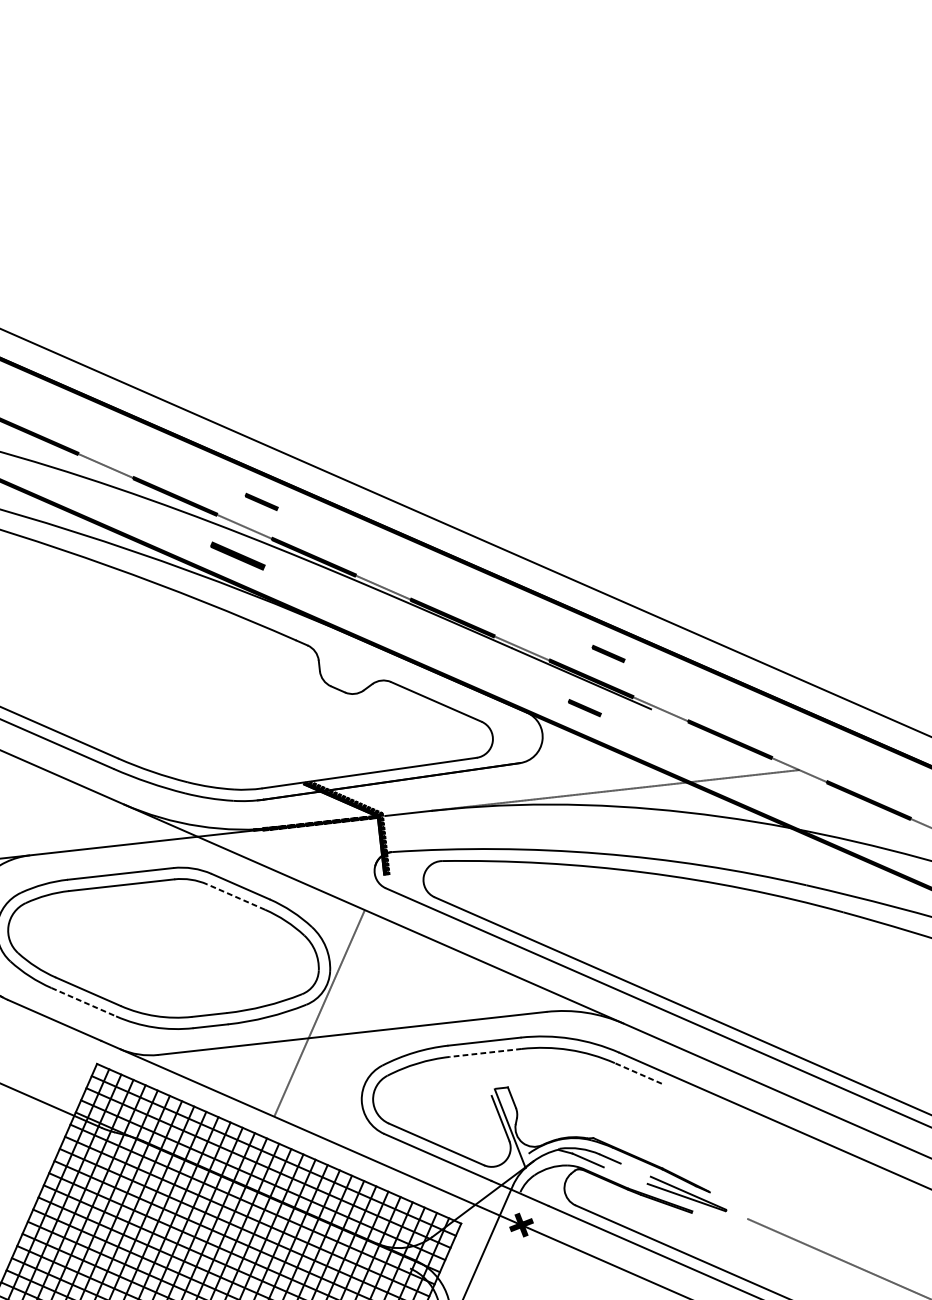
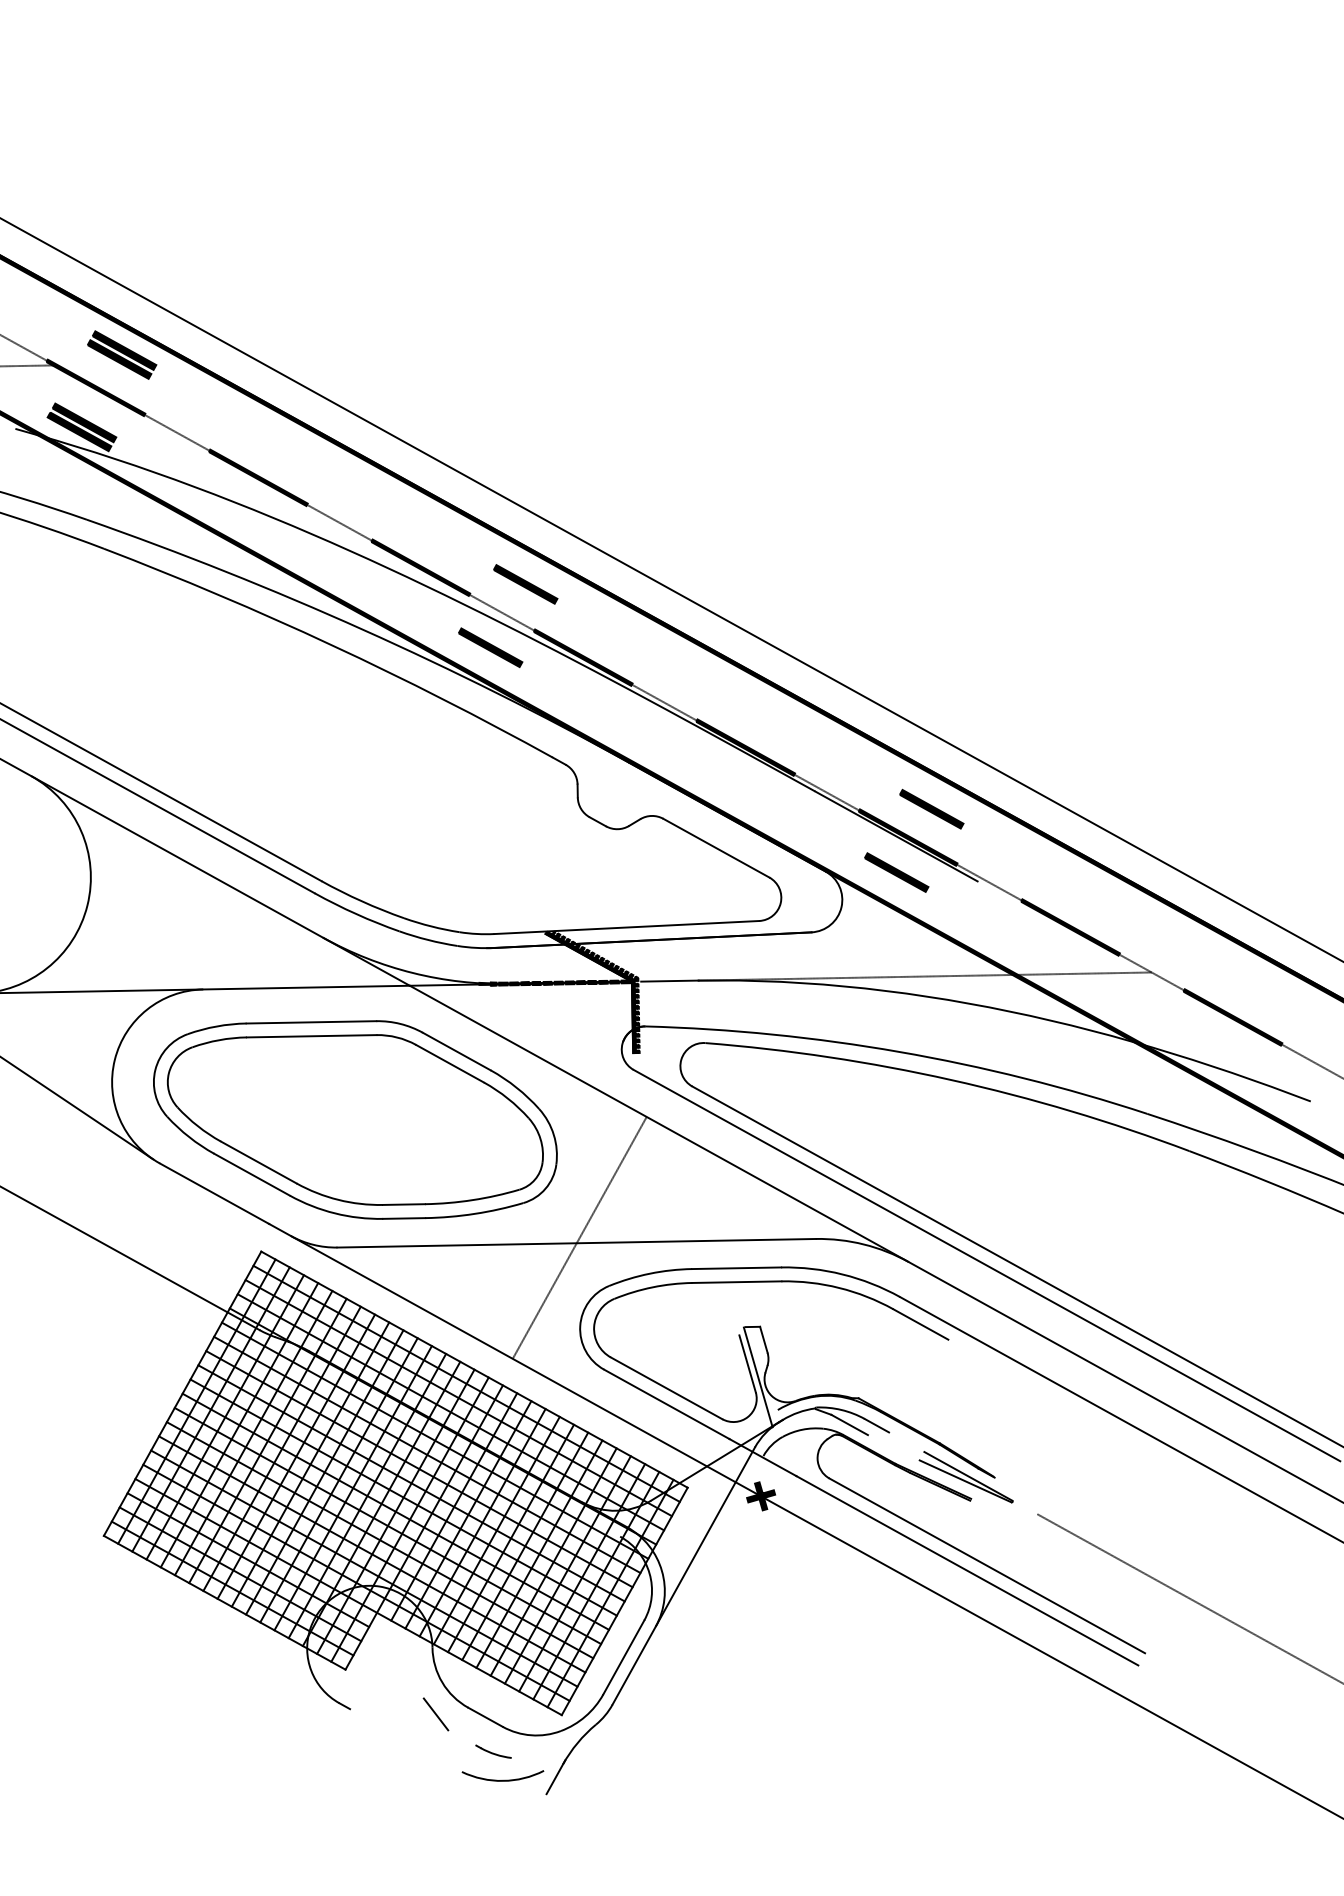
part: (261, 502) -> (525, 584), size x1.67
part: (608, 653) -> (931, 808), size x1.67
part: (584, 708) -> (896, 872), size x1.67
line: (236, 896) -> (450, 1063), dashed -> solid
line: (84, 1001) -> (252, 1174), dashed -> solid
line: (319, 1012) -> (579, 1237), moved
line: (485, 1053) -> (736, 1282), dashed -> solid
line: (638, 1073) -> (920, 1324), dashed -> solid

